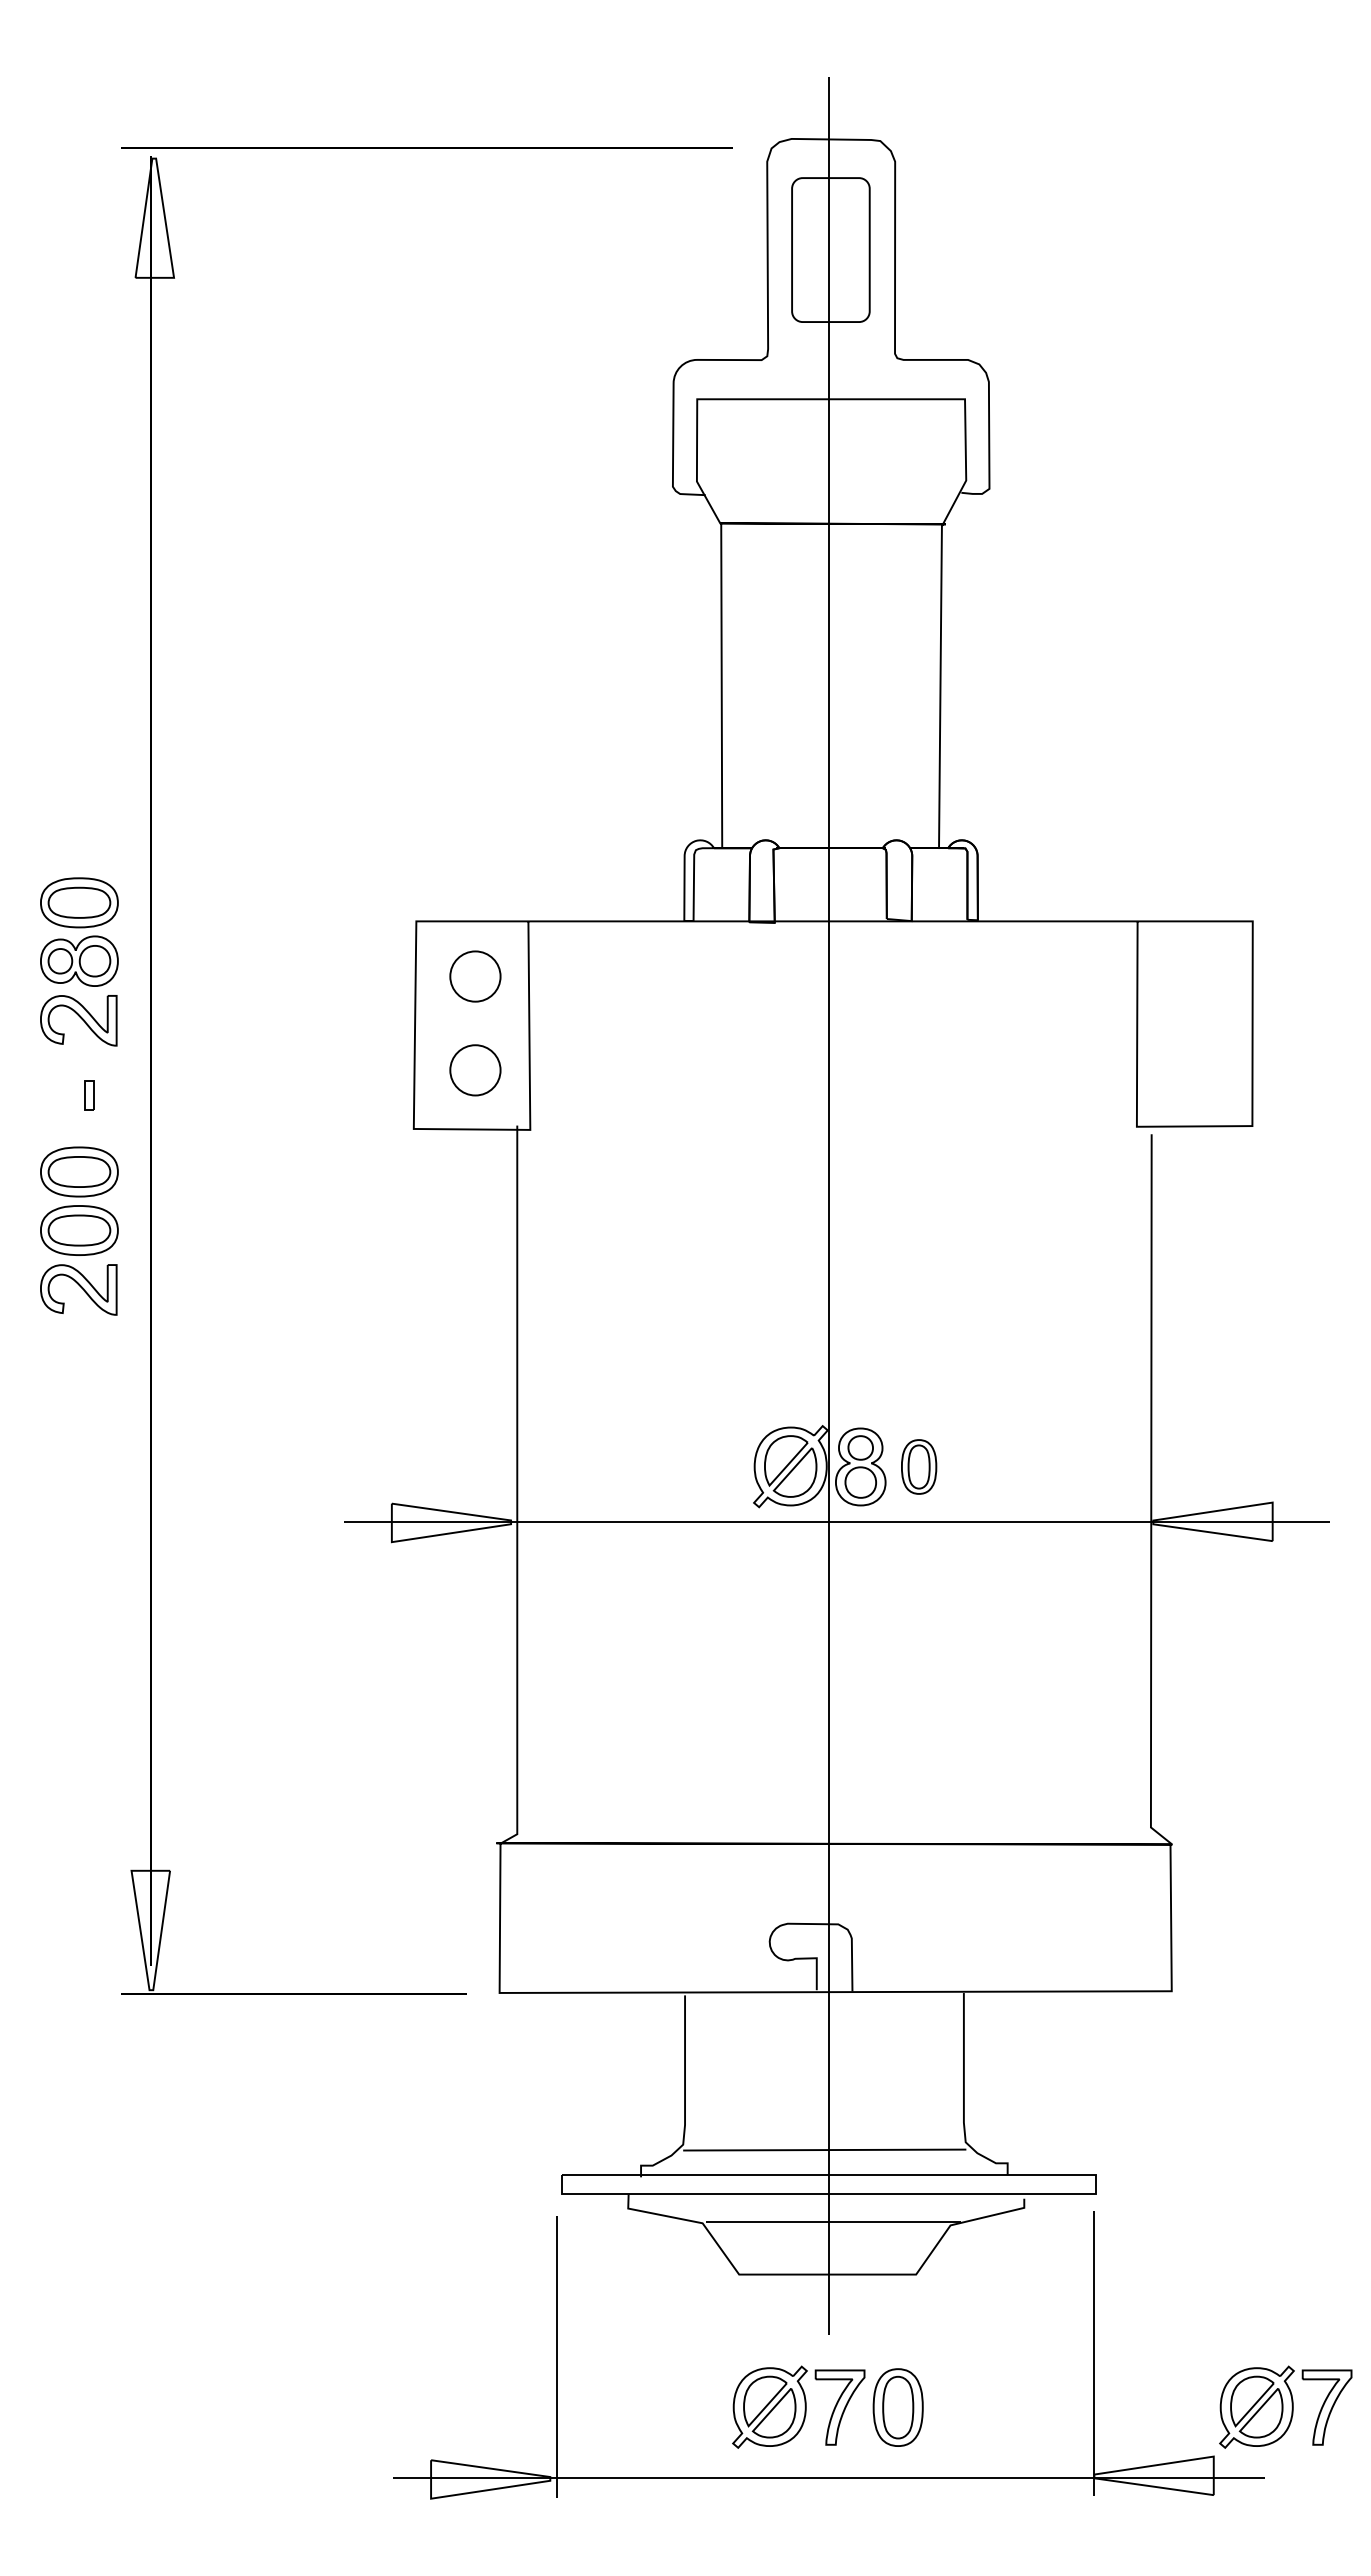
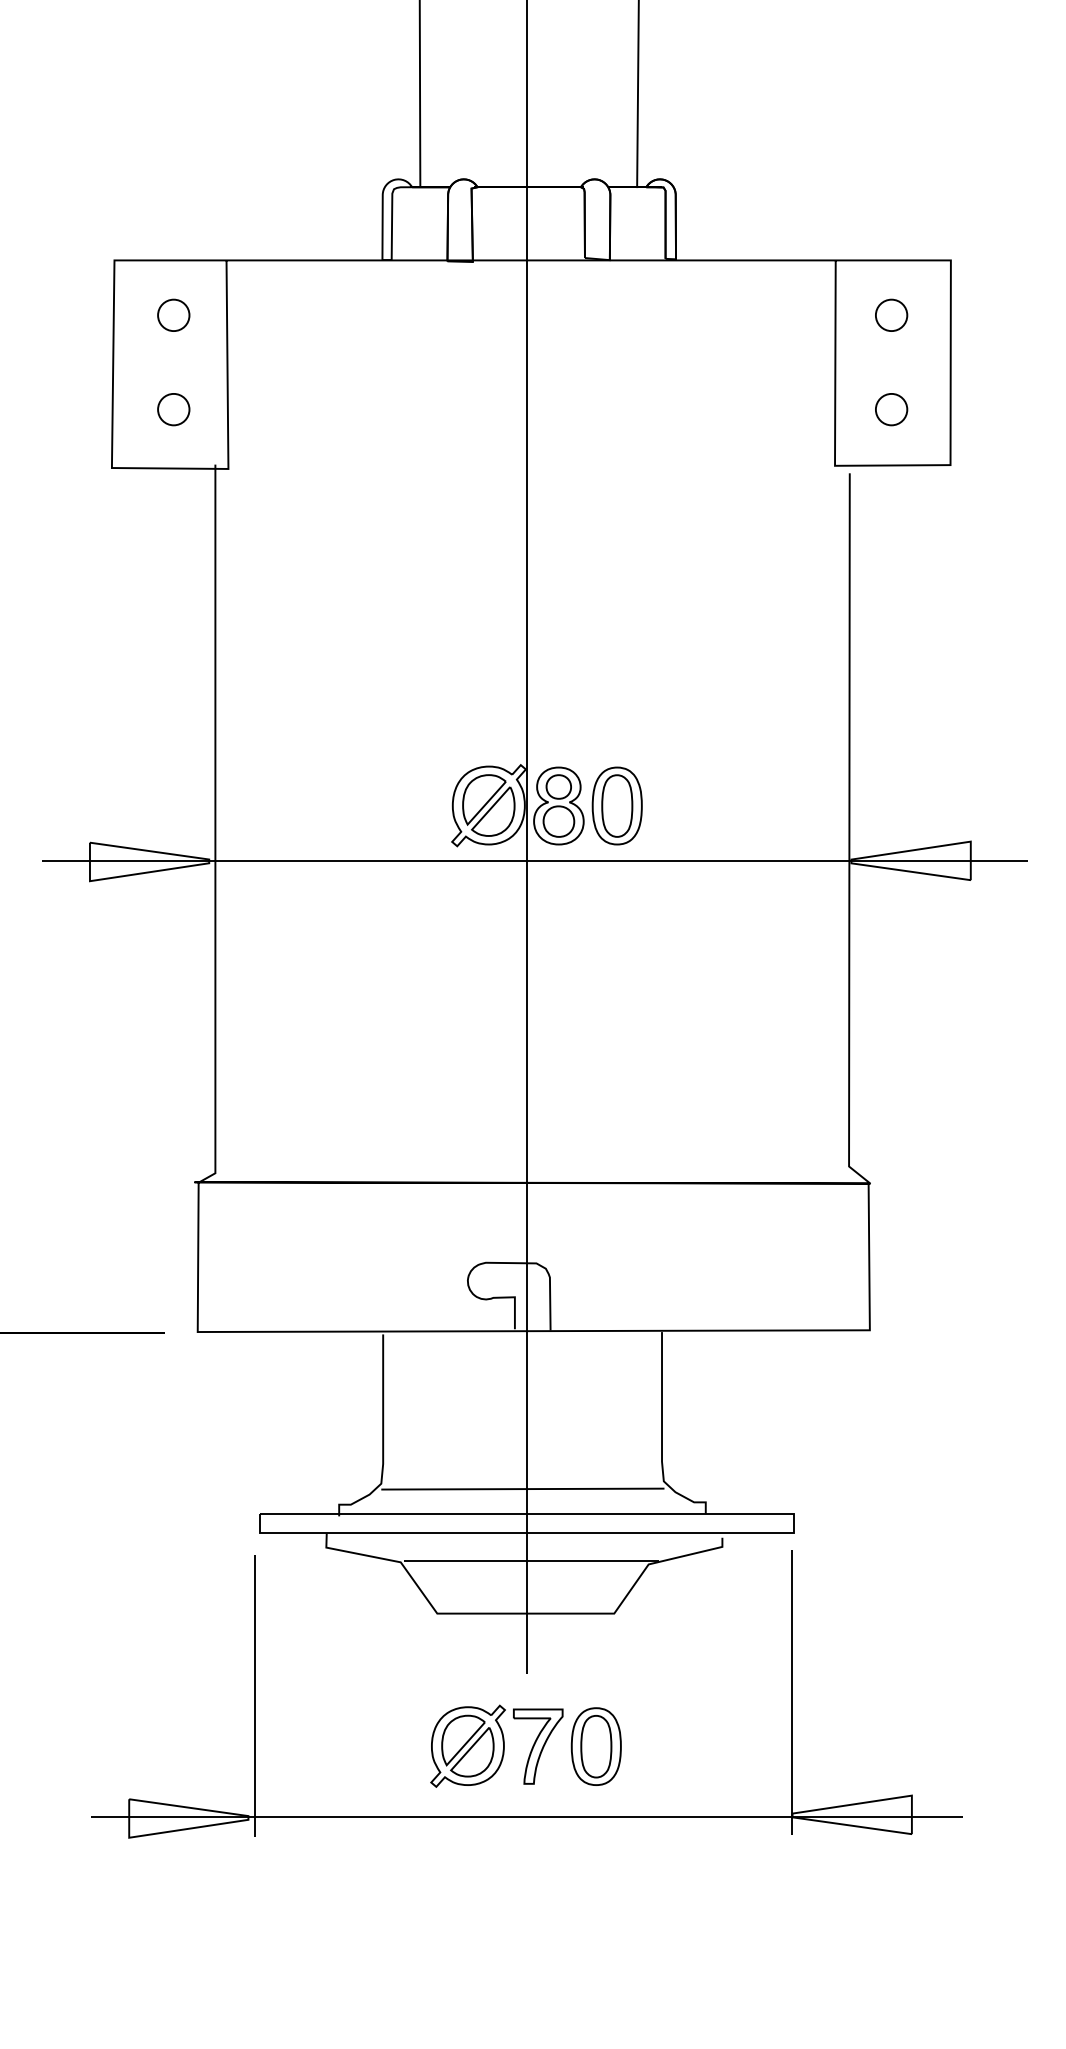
part: (475, 975) -> (173, 314), size x0.62
part: (1193, 975) -> (891, 314), added
part: (475, 1070) -> (173, 409), size x0.62
part: (1193, 1070) -> (891, 409), added
part: (918, 1466) -> (616, 805), size x1.43
part: (1285, 2406) -> (983, 1745), removed

